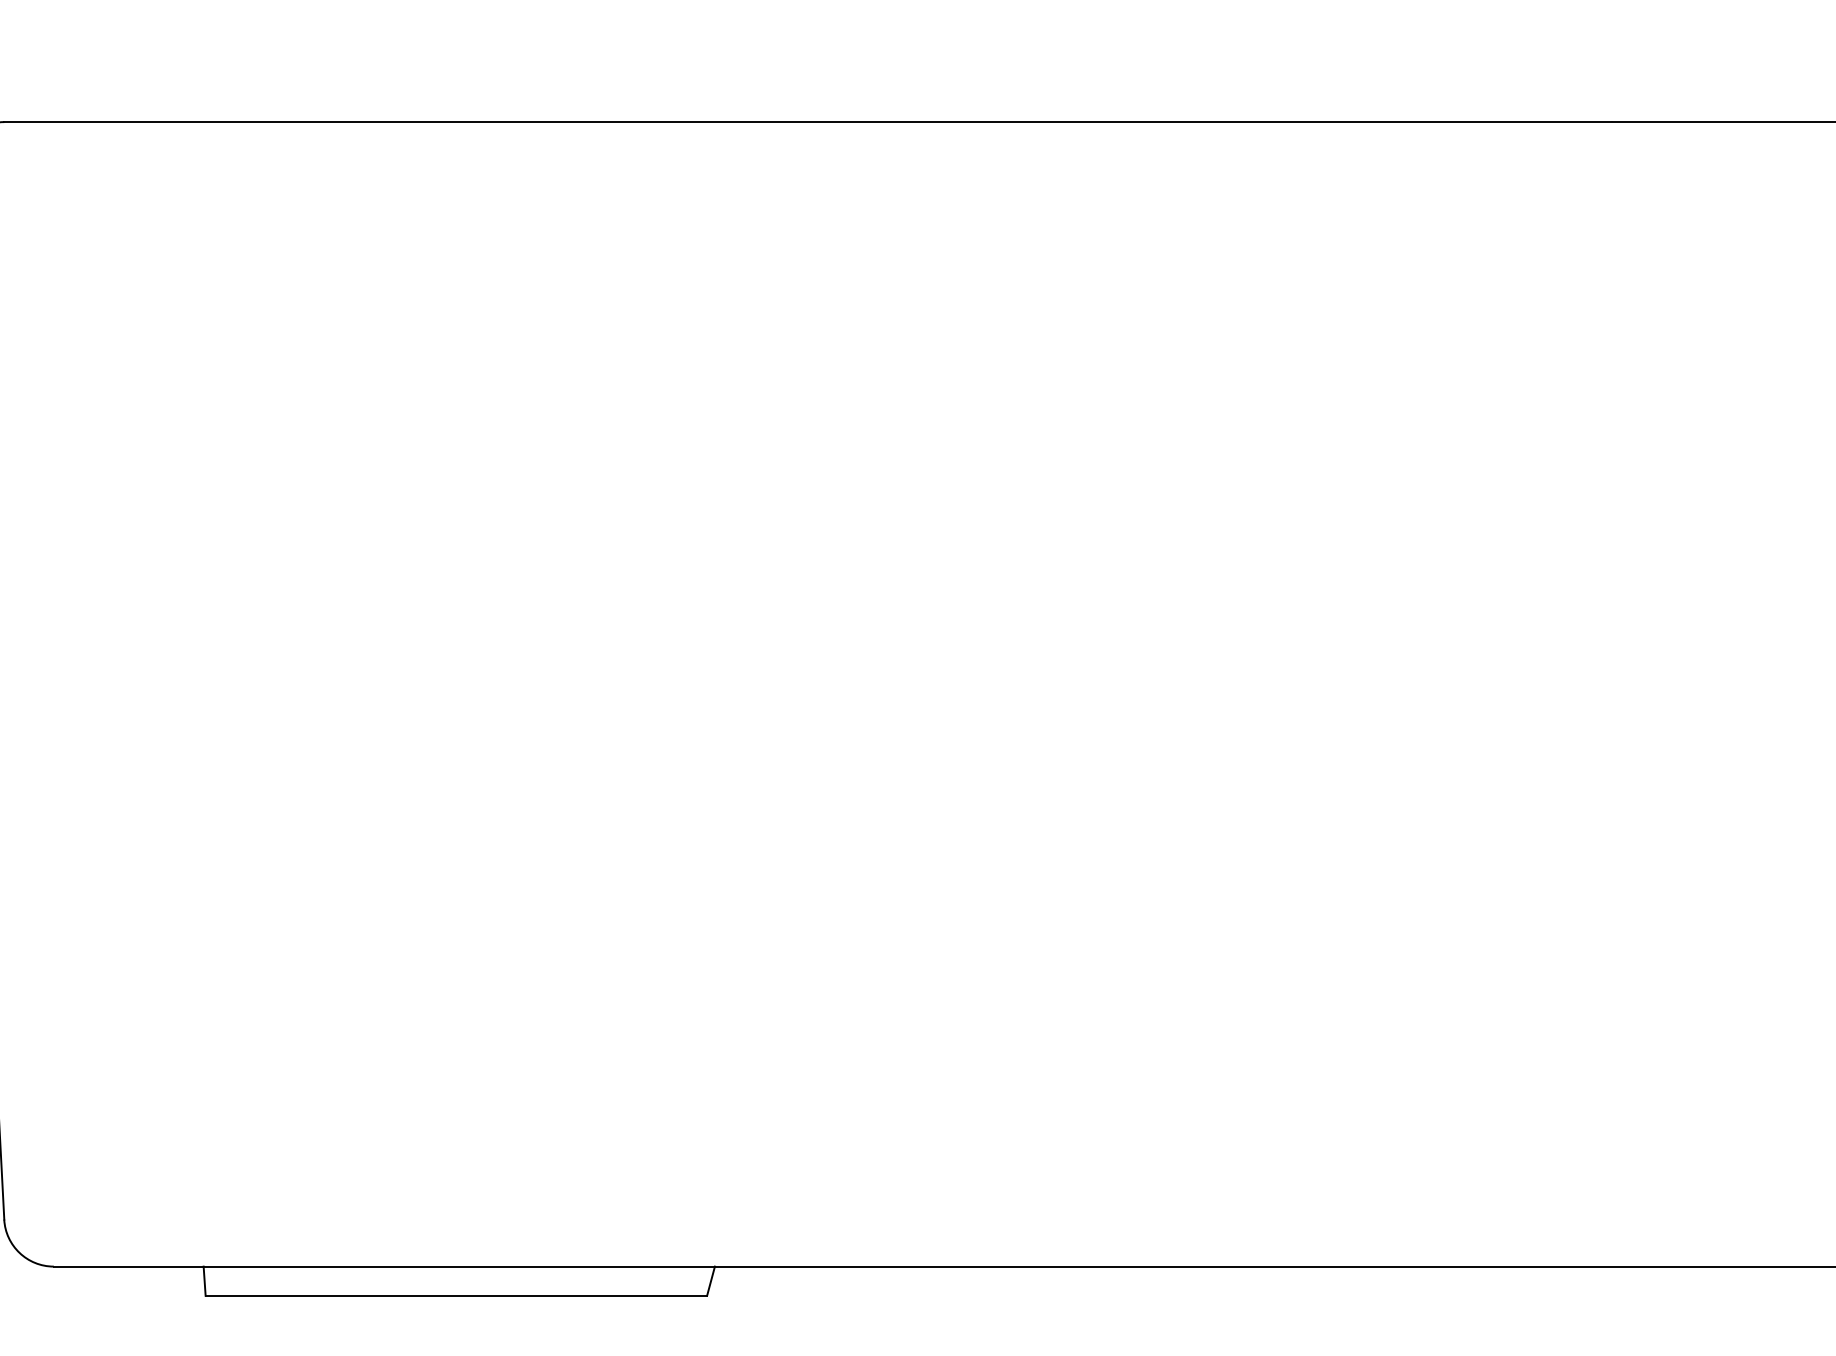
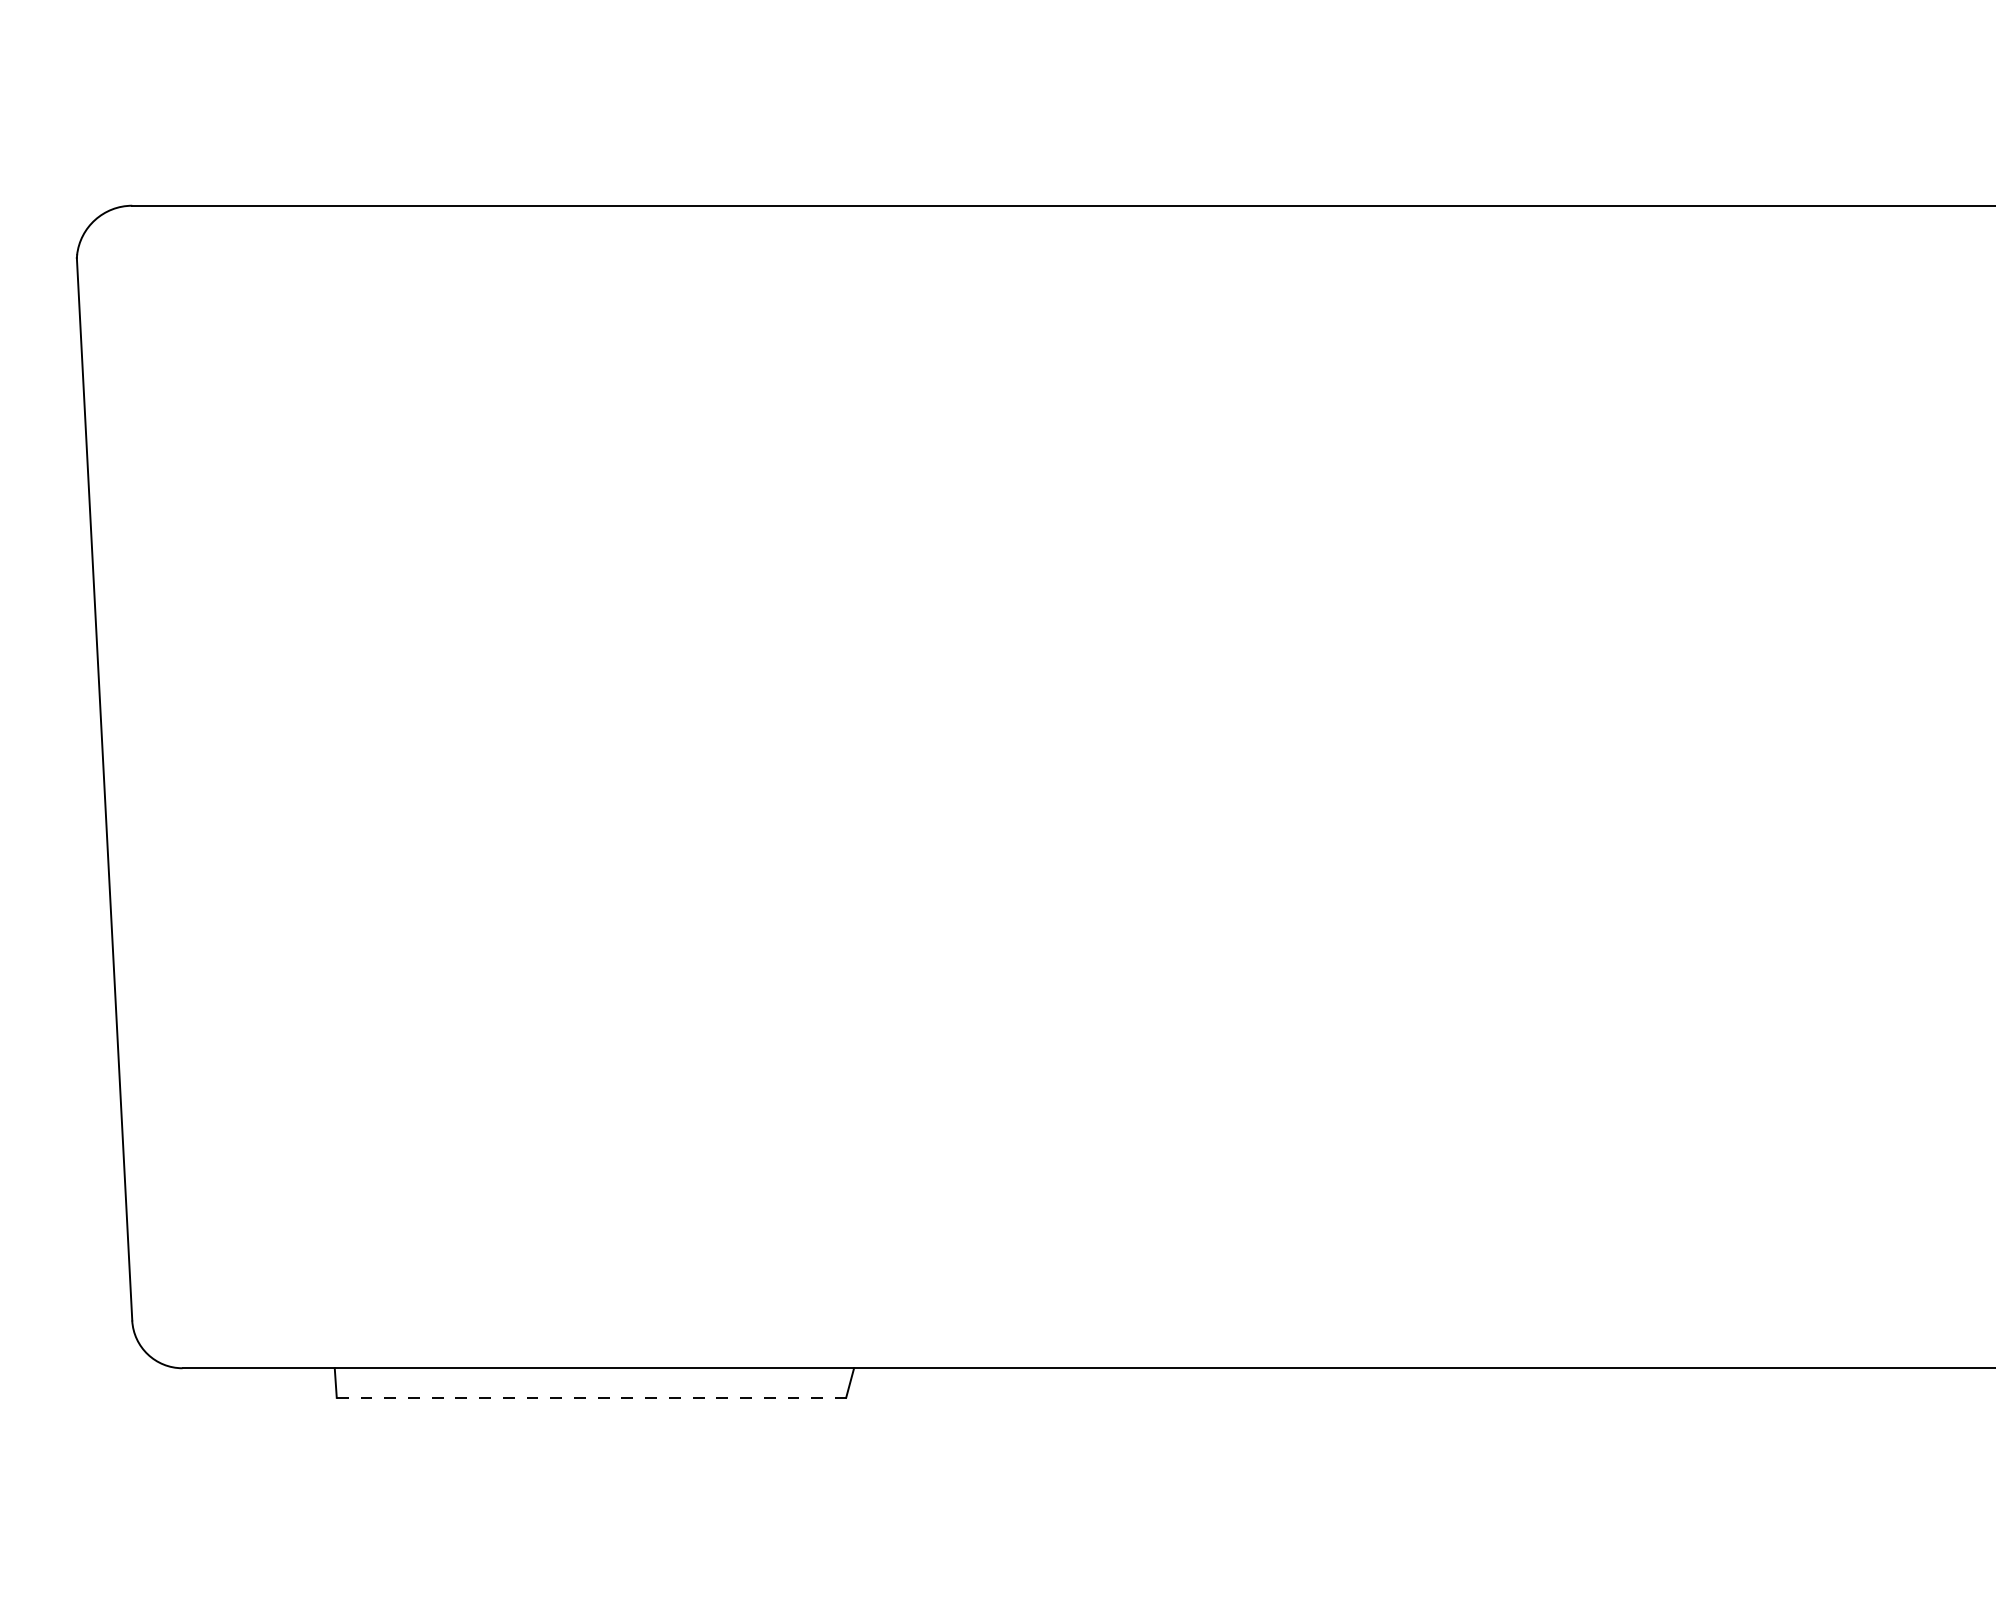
line: (456, 1295) -> (591, 1397), solid -> dashed

